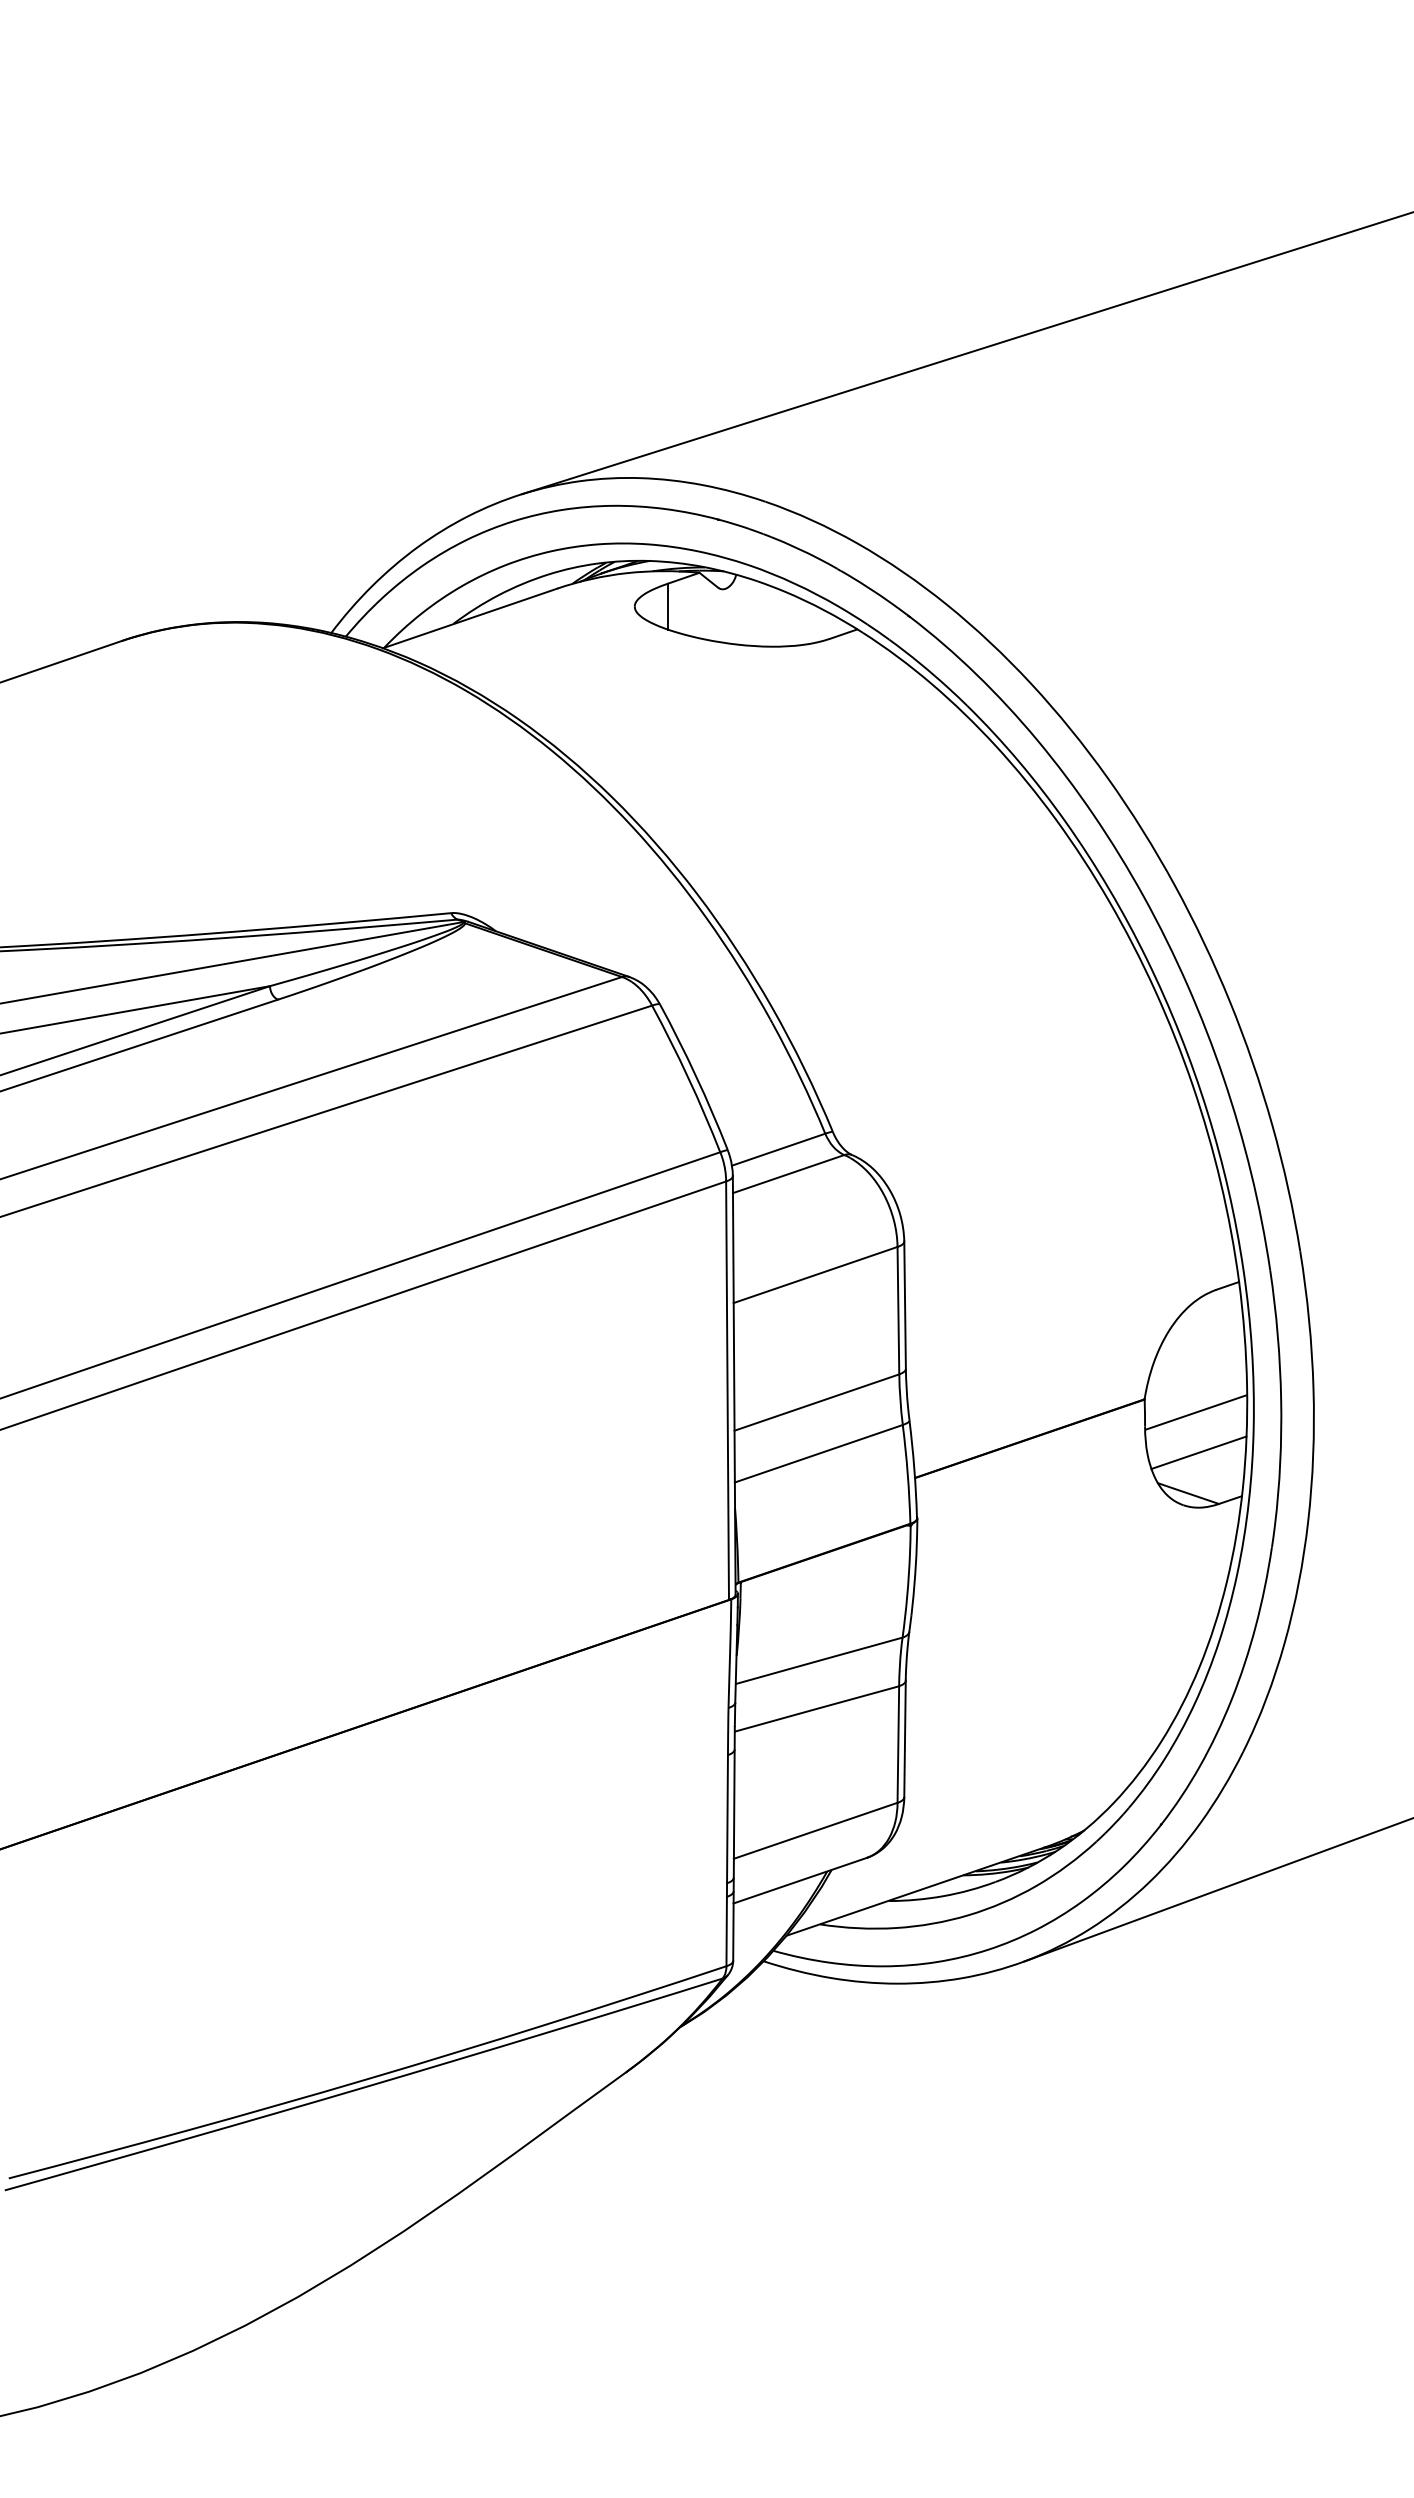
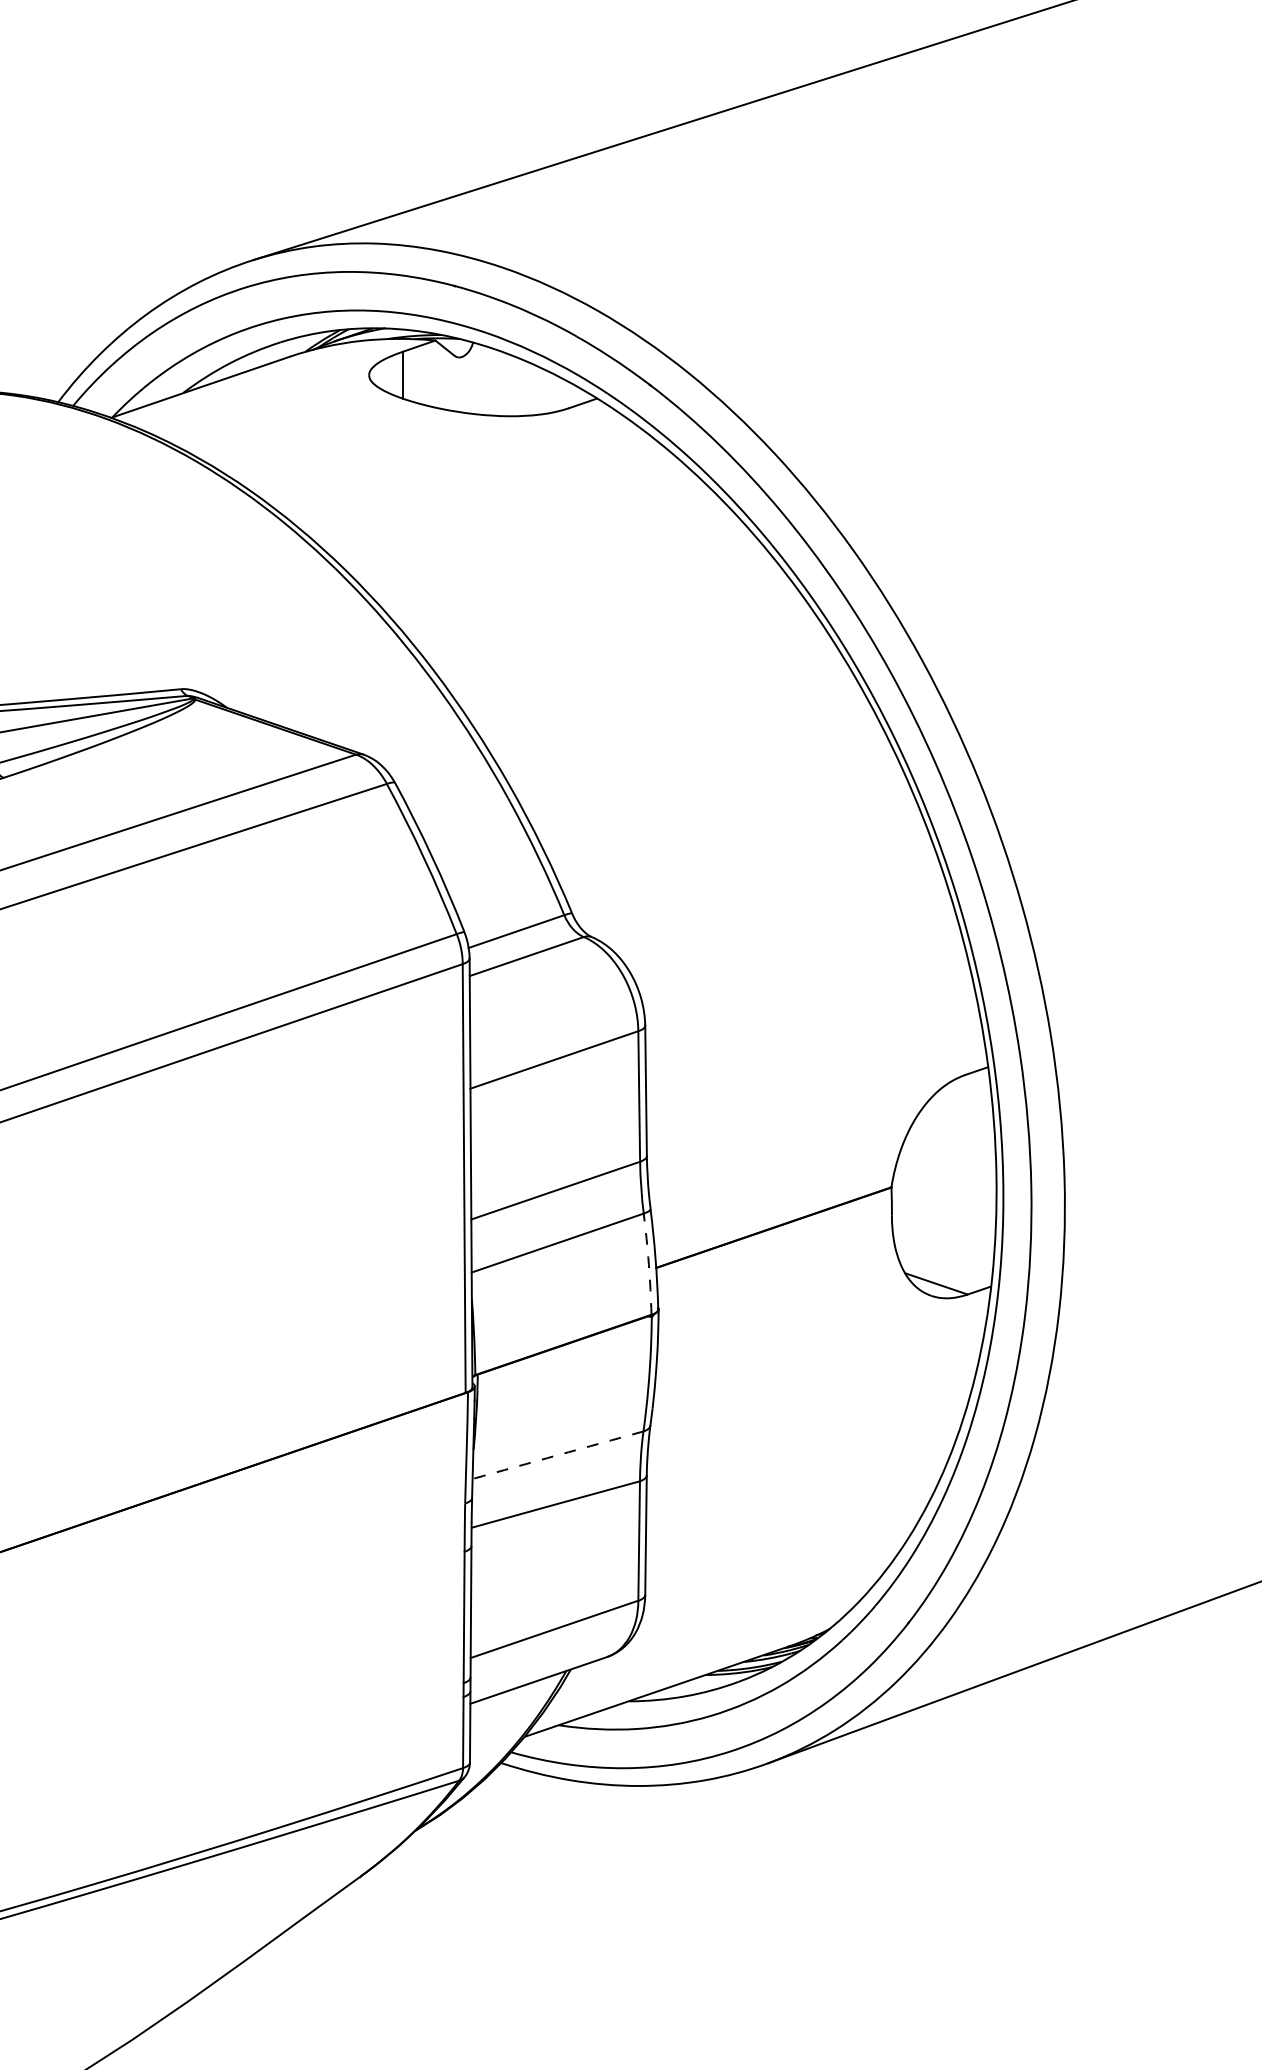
line: (1196, 1412) -> (944, 1200), removed
line: (1198, 1452) -> (946, 1241), removed
arc: (907, 1474) -> (648, 1264), solid -> dashed
arc: (819, 1660) -> (558, 1454), solid -> dashed

